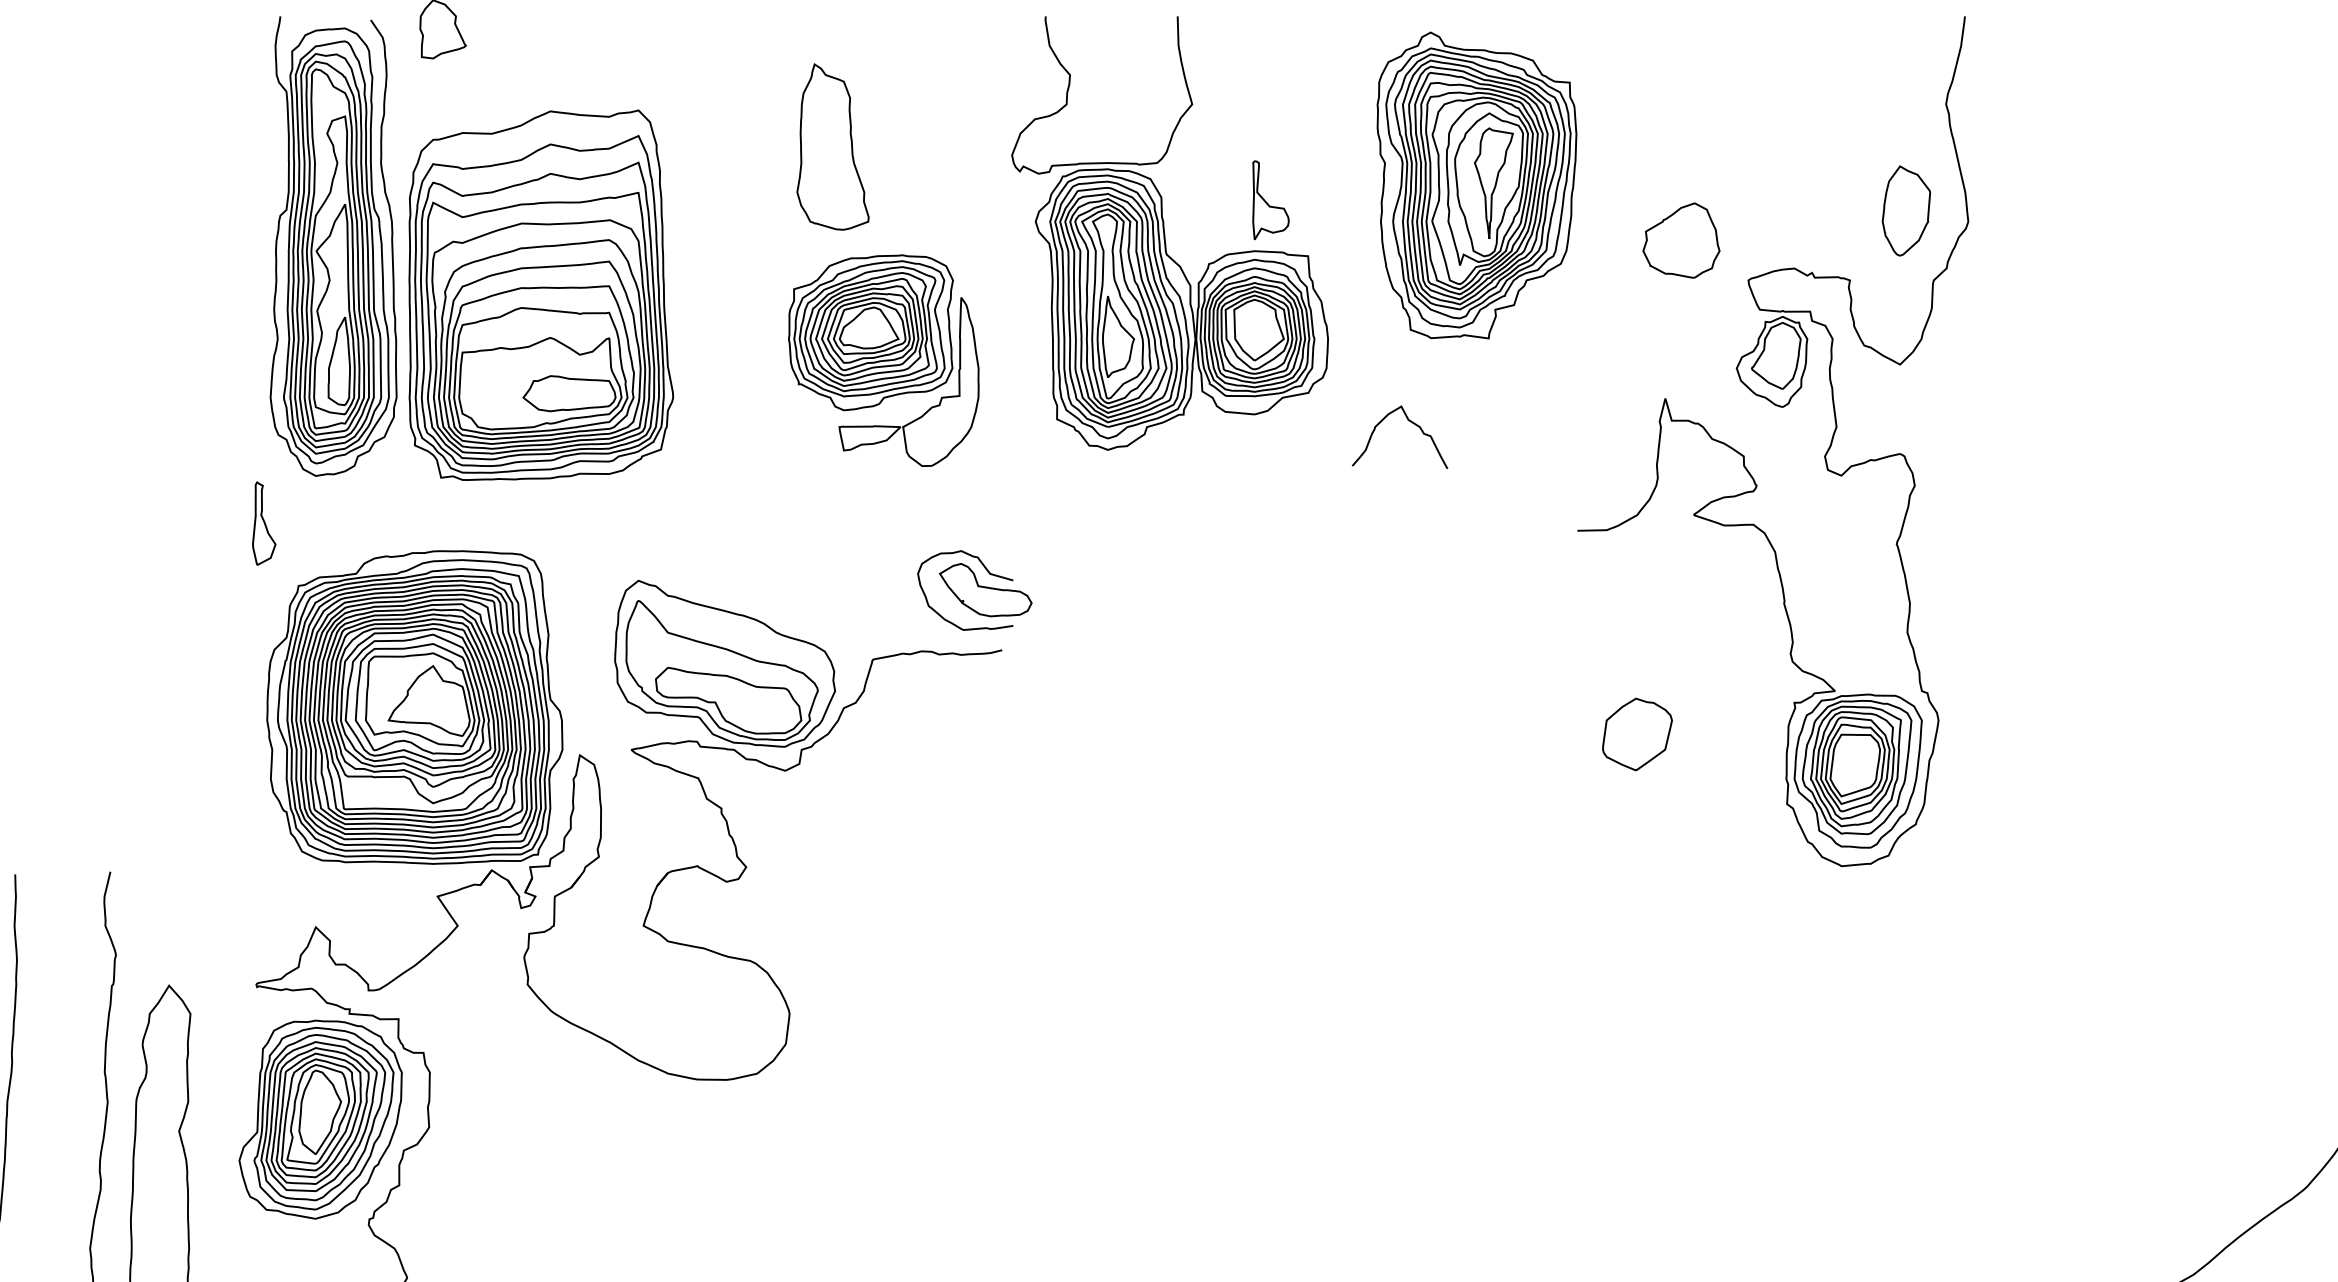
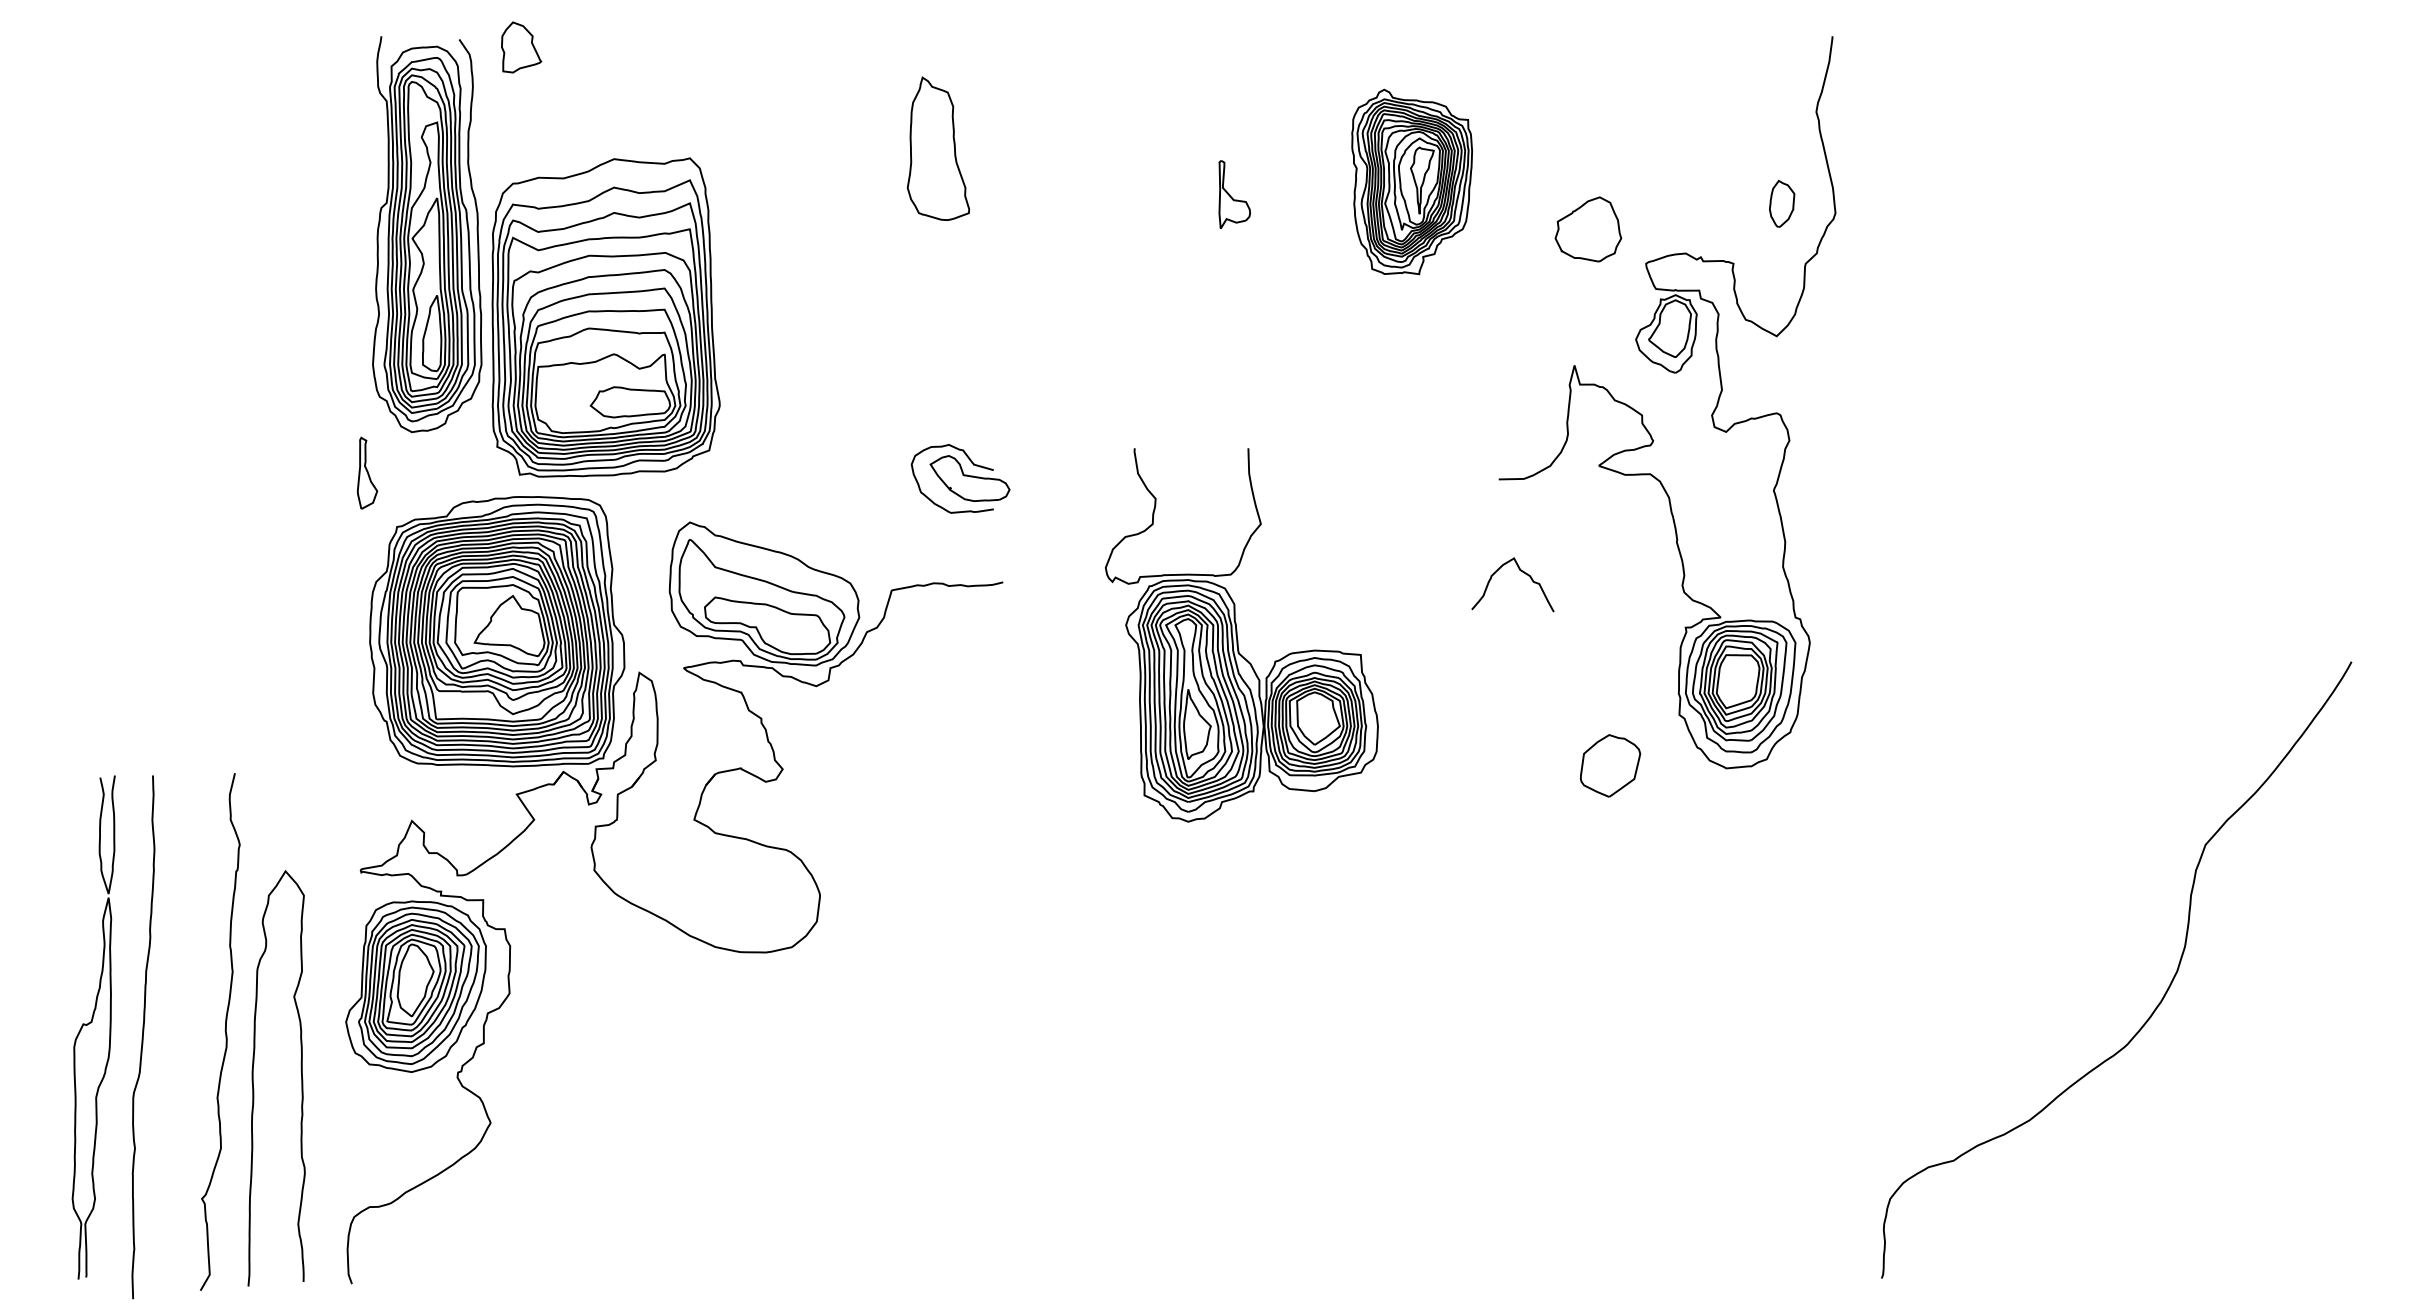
part: (833, 146) -> (938, 148), moved
part: (1476, 184) -> (1411, 181), size x0.7
part: (1905, 210) -> (1781, 203), size x0.6
part: (1169, 233) -> (1241, 635), moved
part: (540, 295) -> (605, 317), moved
part: (882, 360) -> (900, 332), removed
curve: (1408, 421) -> (1520, 571), moved
part: (974, 590) -> (960, 478), moved
part: (1637, 734) -> (1610, 765), moved

